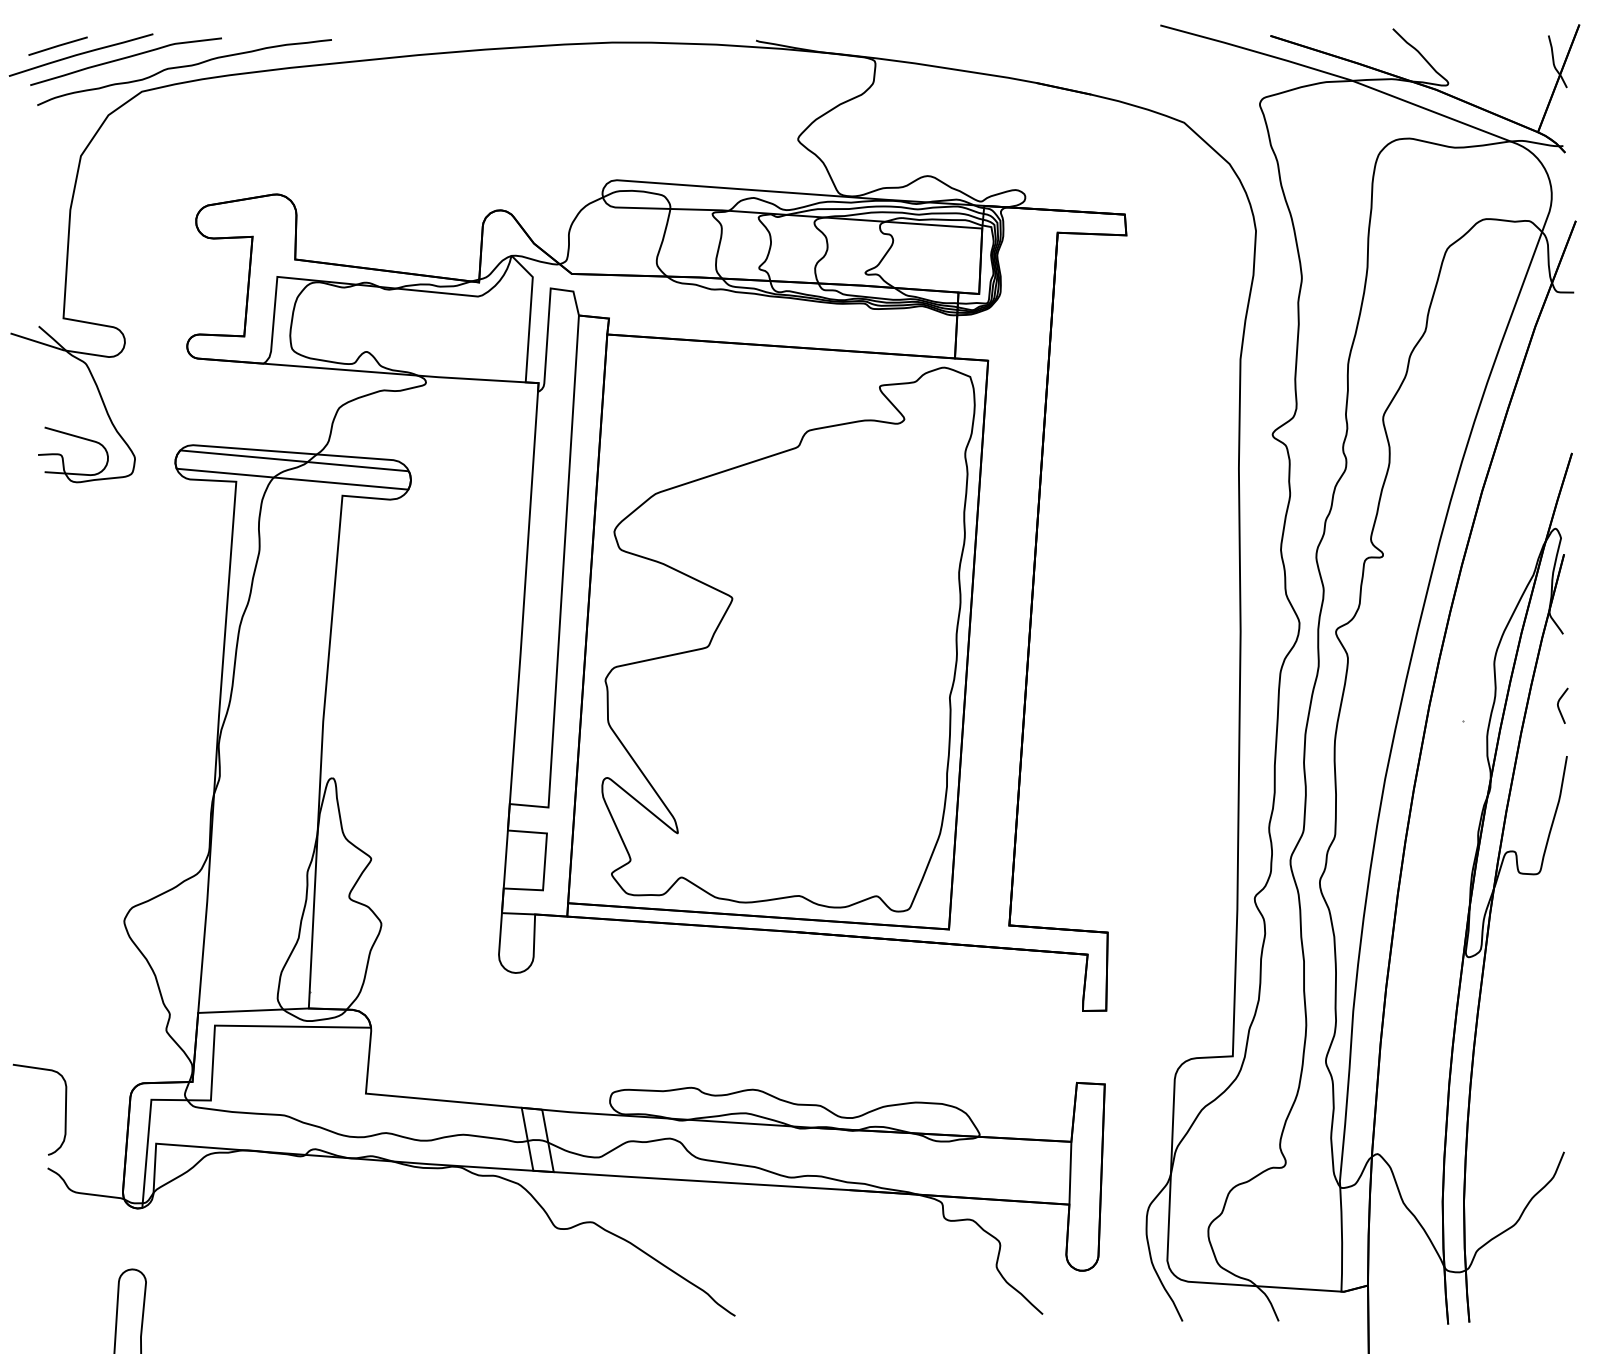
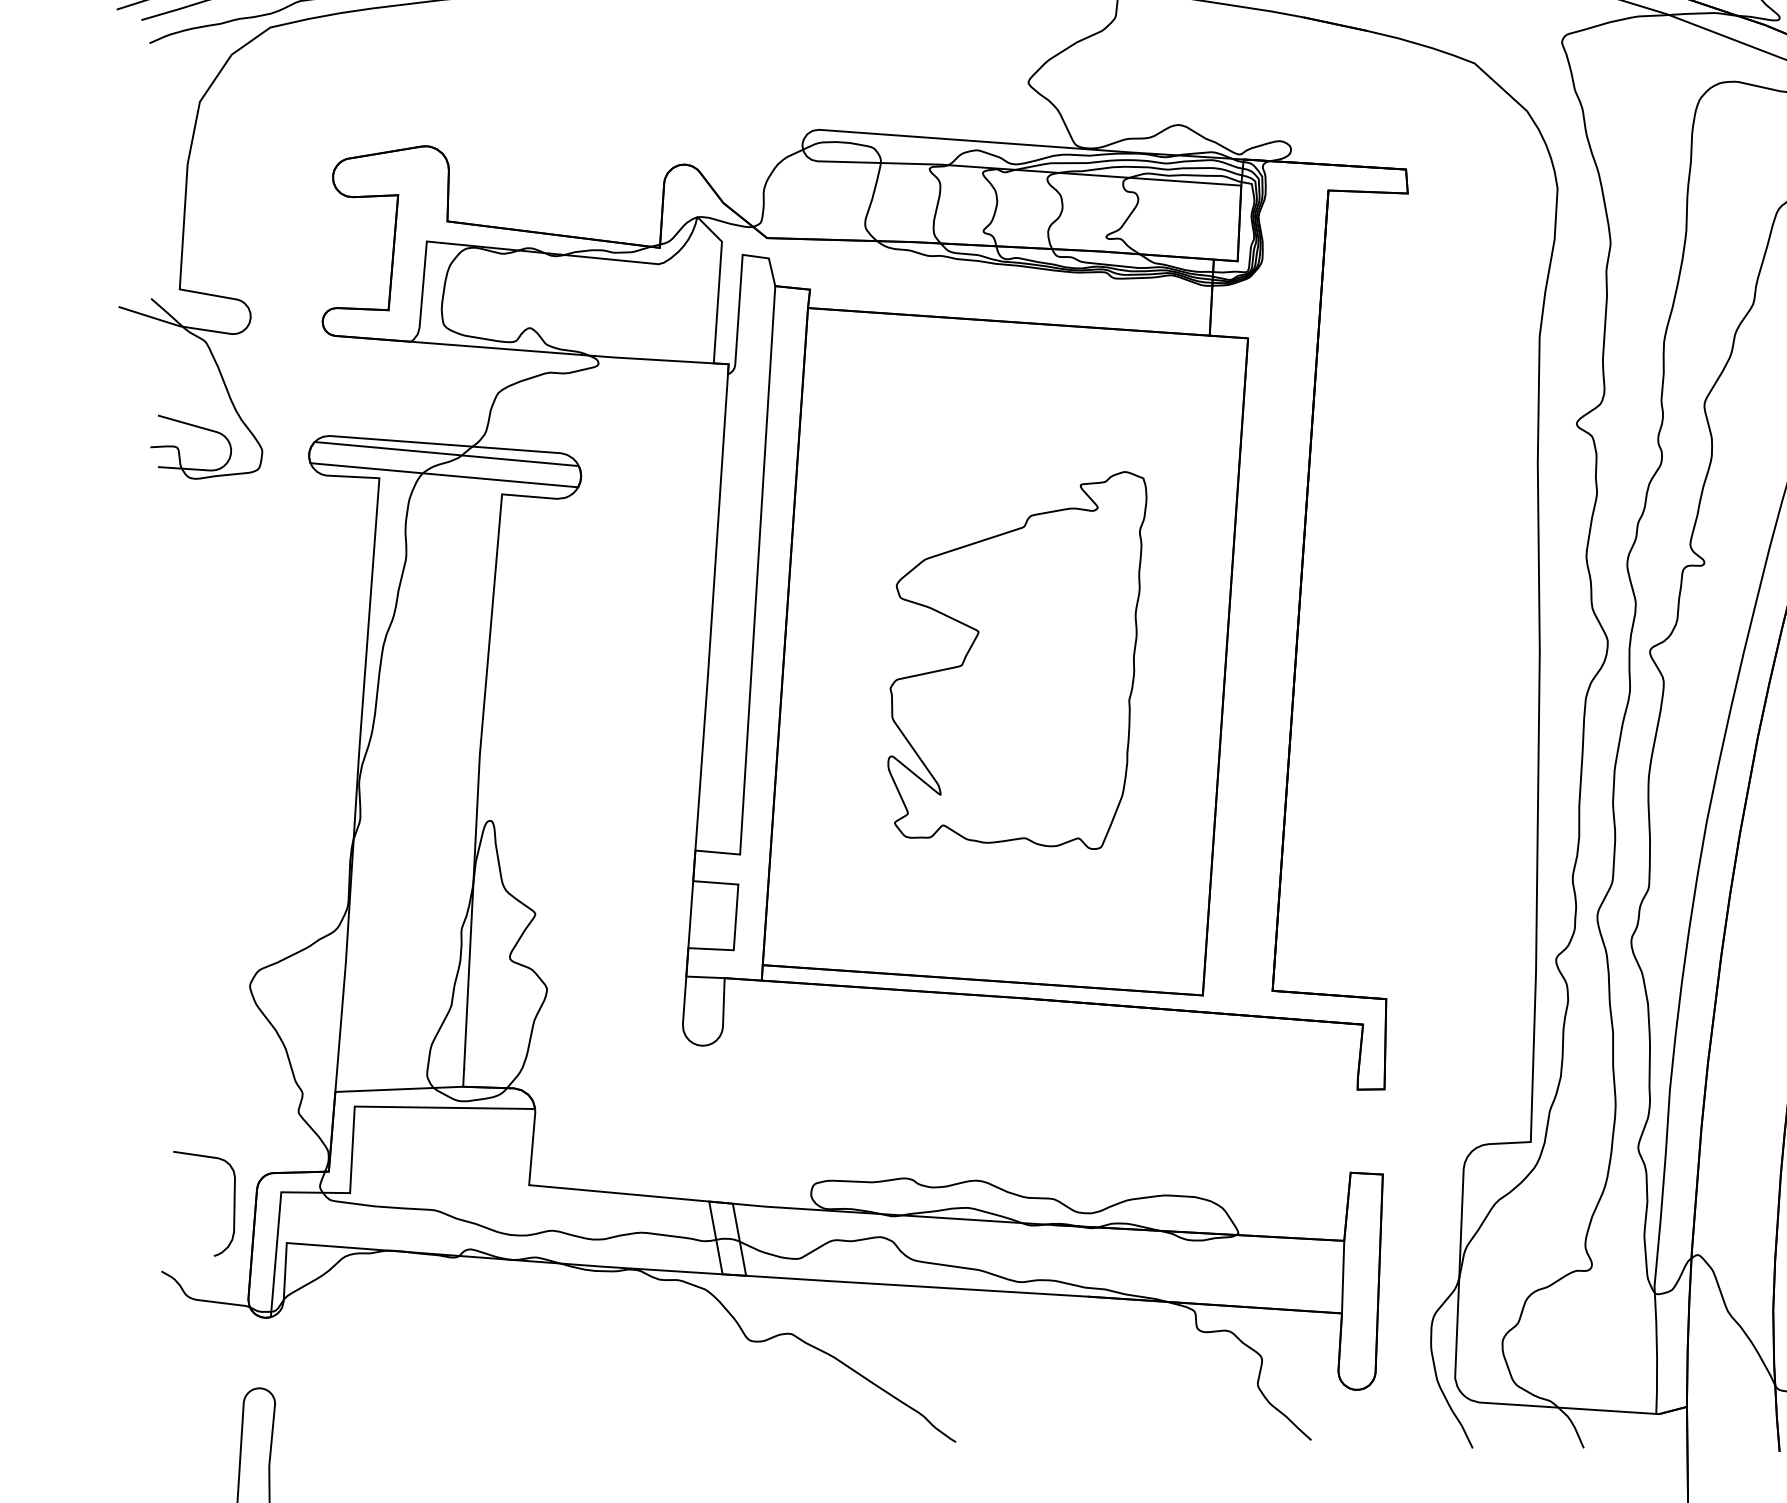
part: (788, 639) -> (1017, 660), size x0.6
curve: (64, 1116) -> (232, 1211), moved

